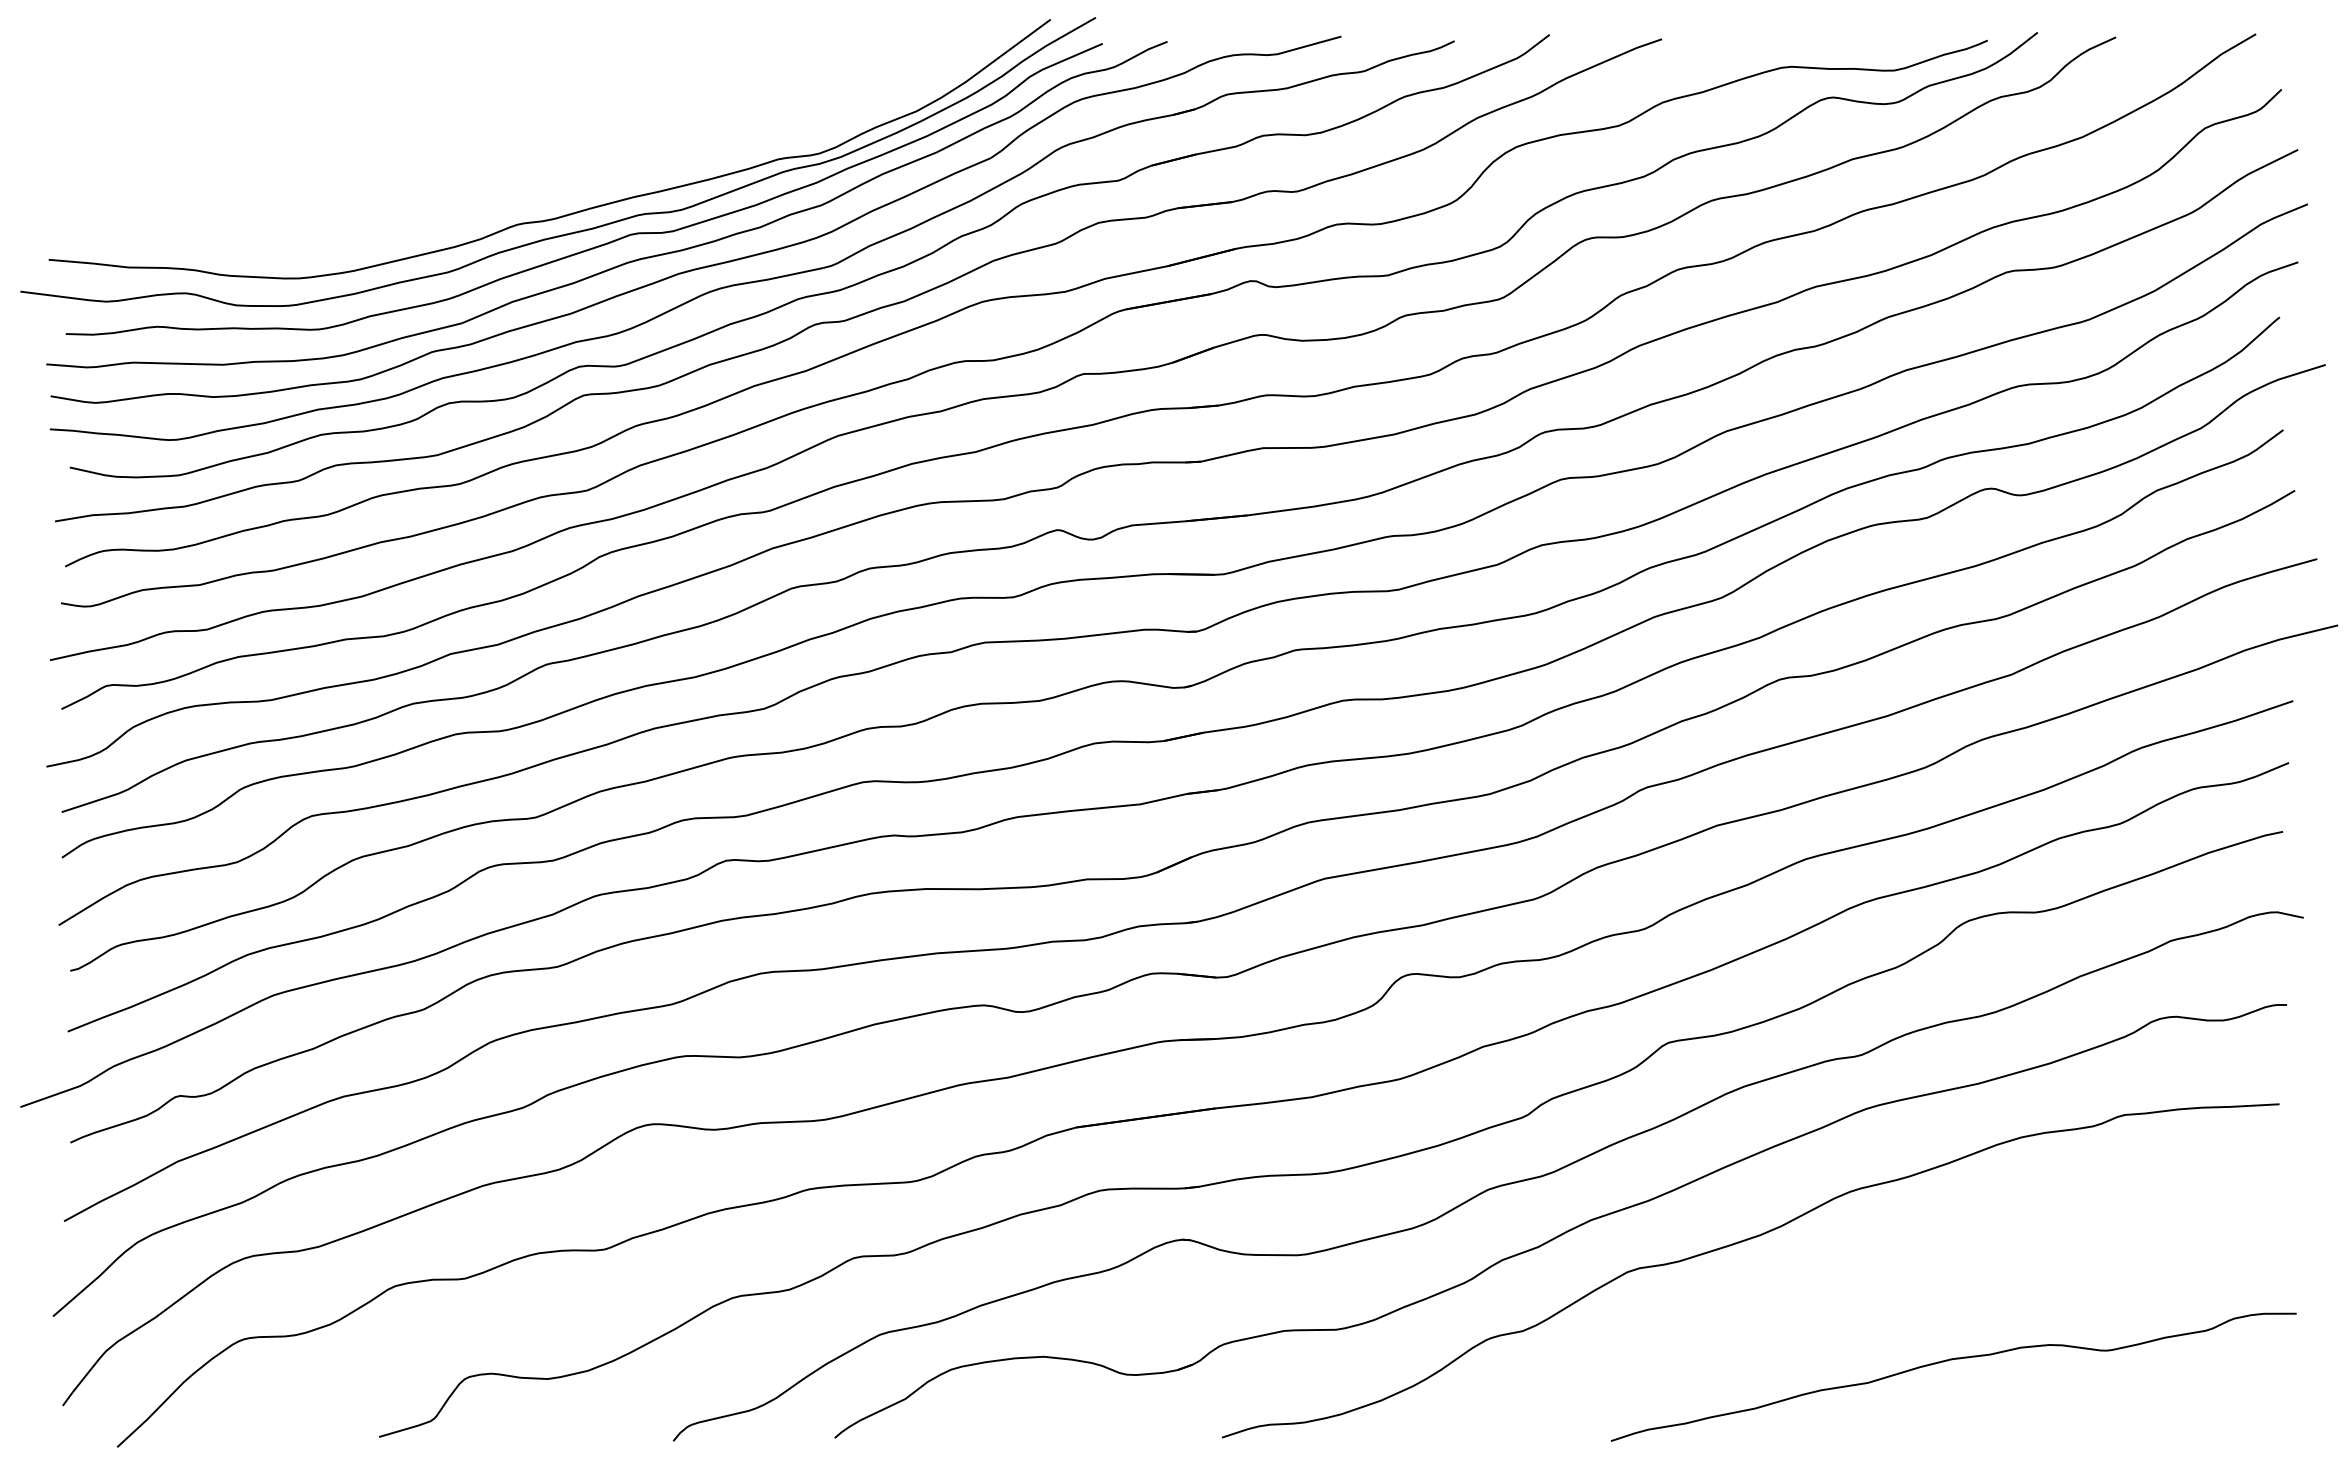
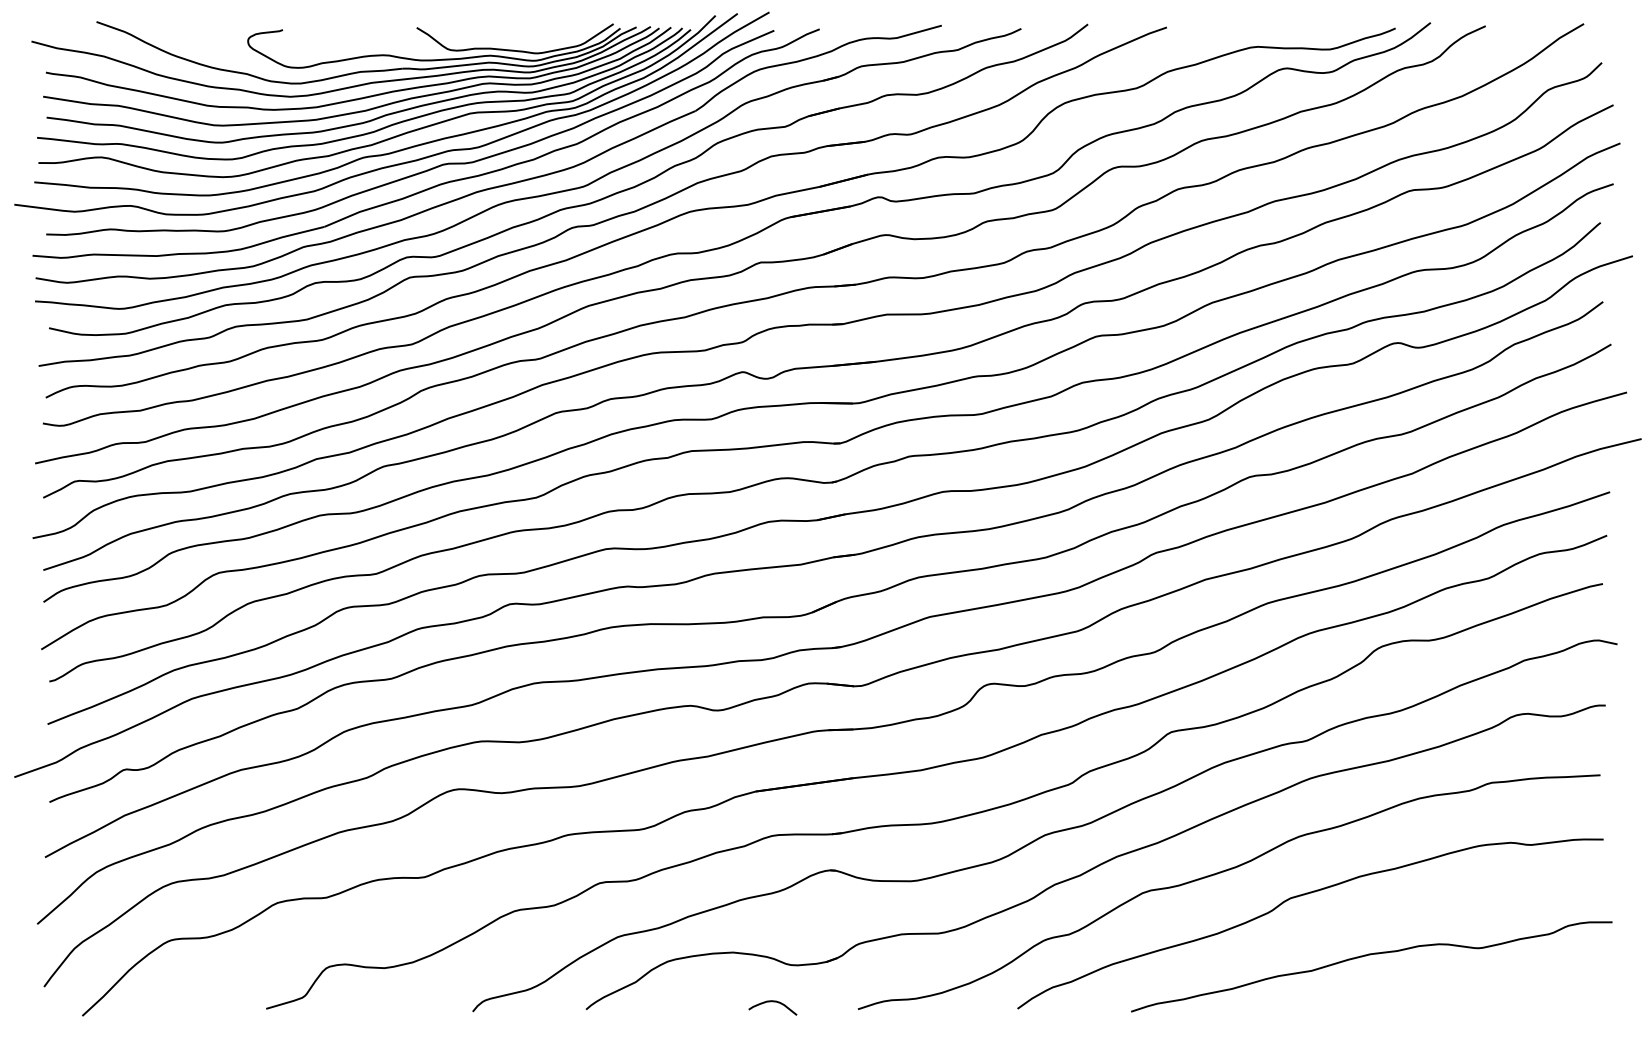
part: (531, 137) -> (373, 96), added
curve: (1856, 1275) -> (1303, 895), added
curve: (1101, 1427) -> (773, 1002), added

